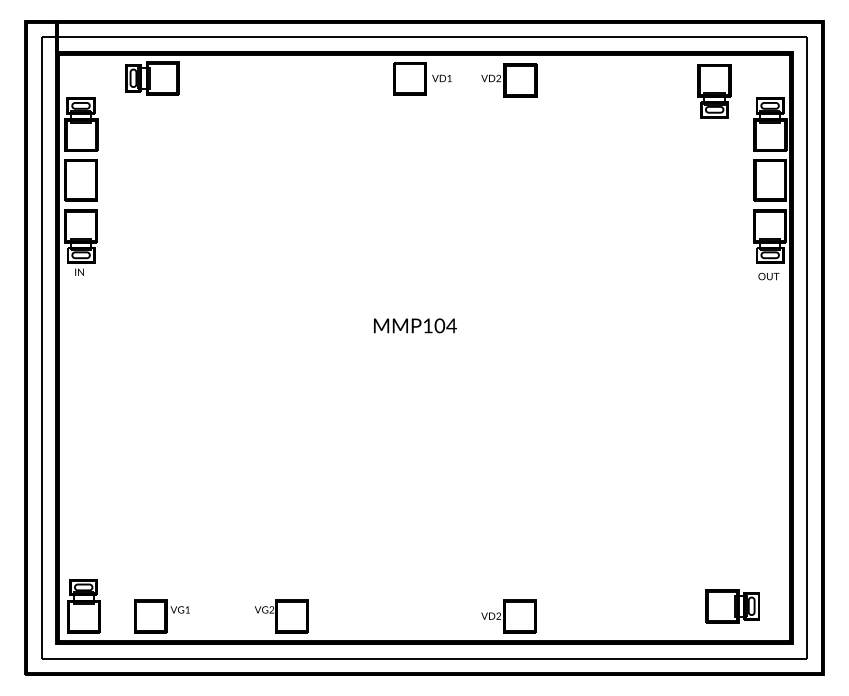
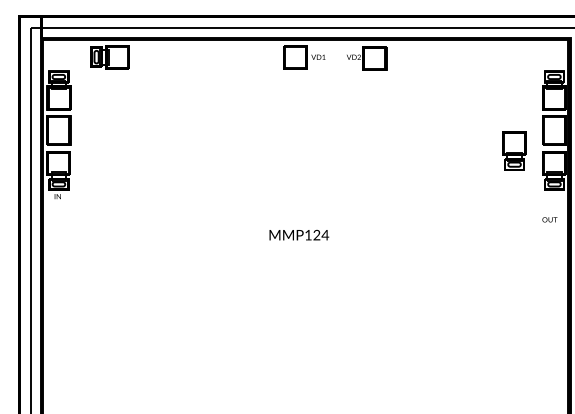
part: (714, 91) -> (514, 151), moved
text: (768, 276) -> (549, 219), moved
text: (439, 326) -> (316, 235), MMP104 -> MMP124

